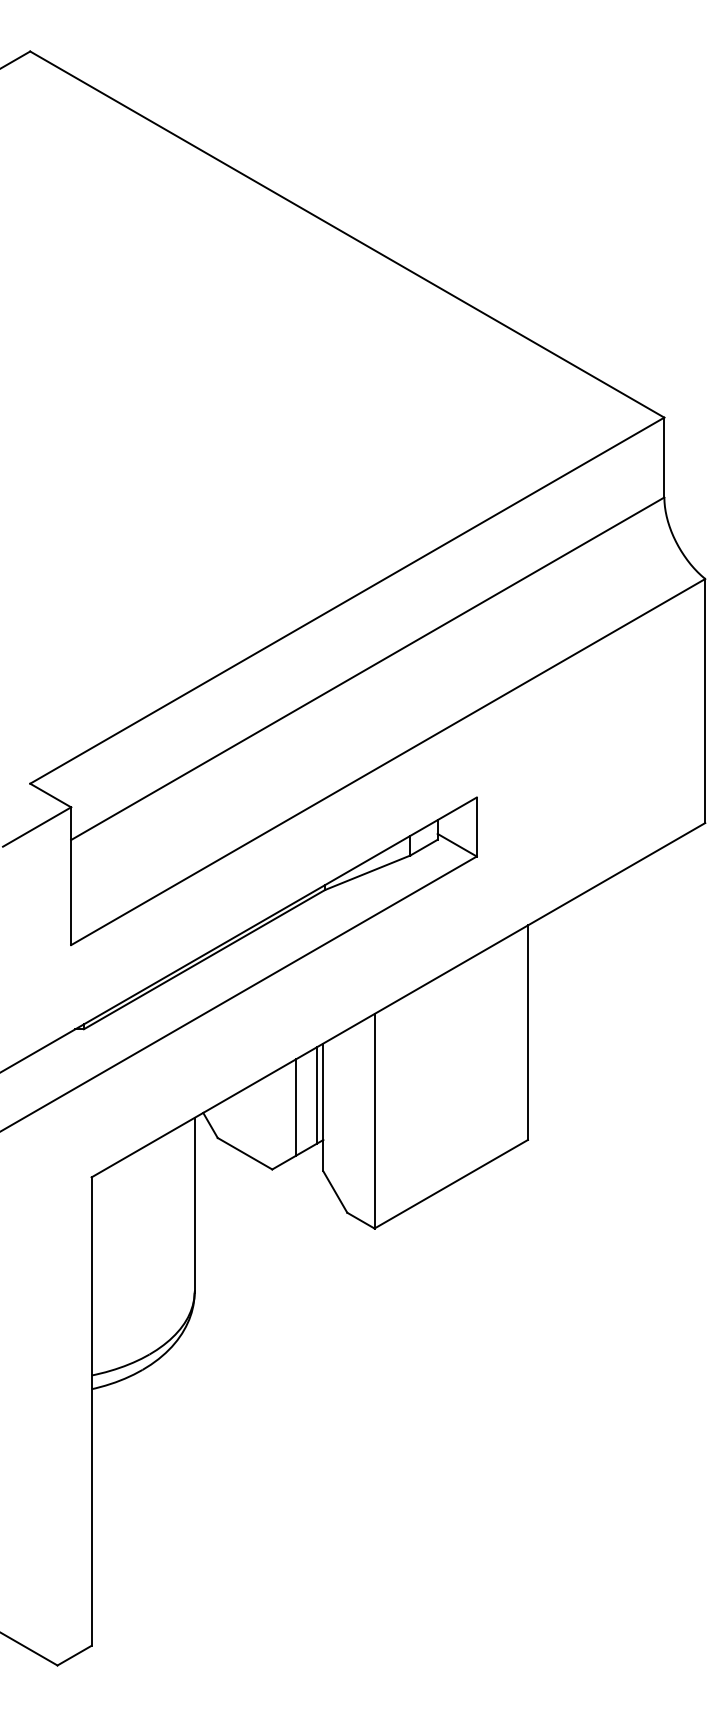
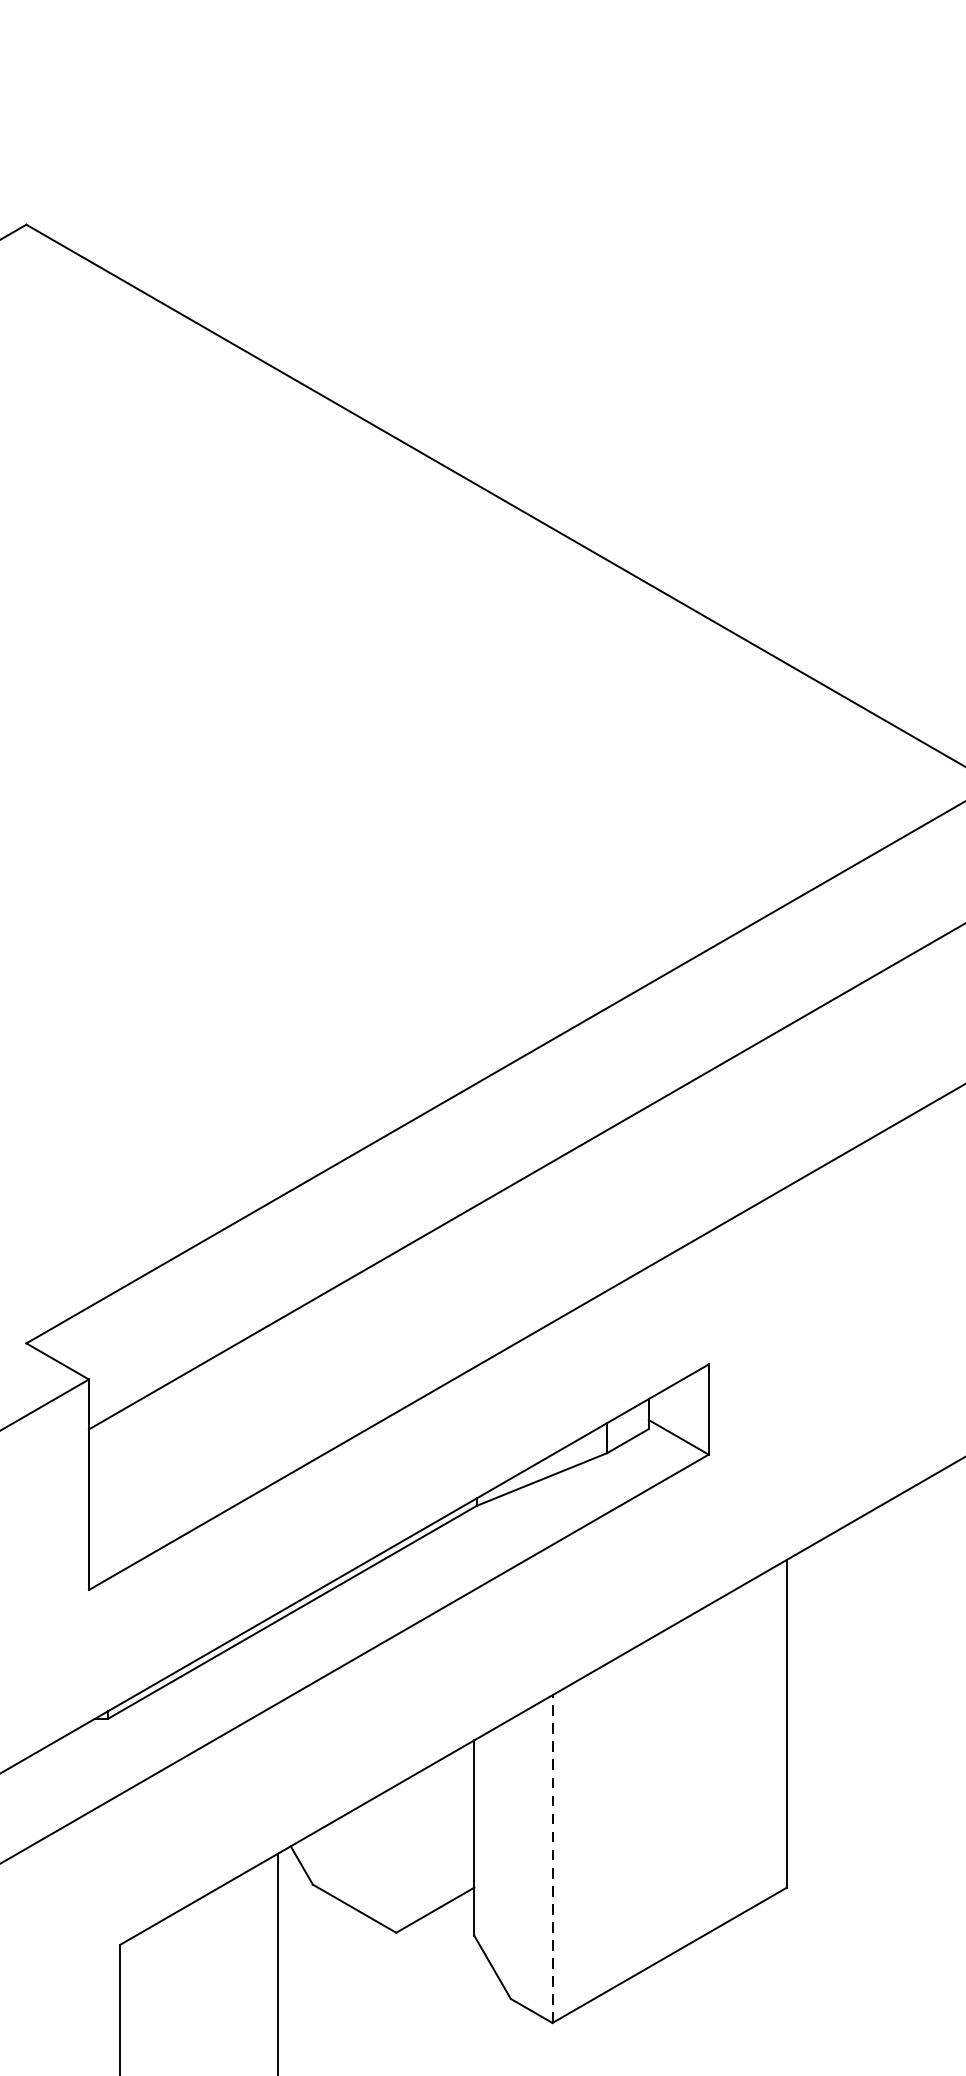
line: (316, 1095) -> (463, 1819), removed
line: (296, 1107) -> (433, 1838), removed
line: (374, 1120) -> (552, 1857), solid -> dashed

